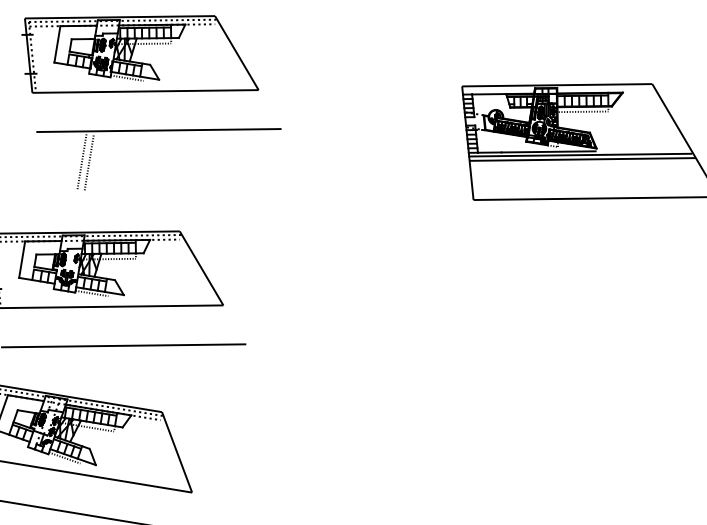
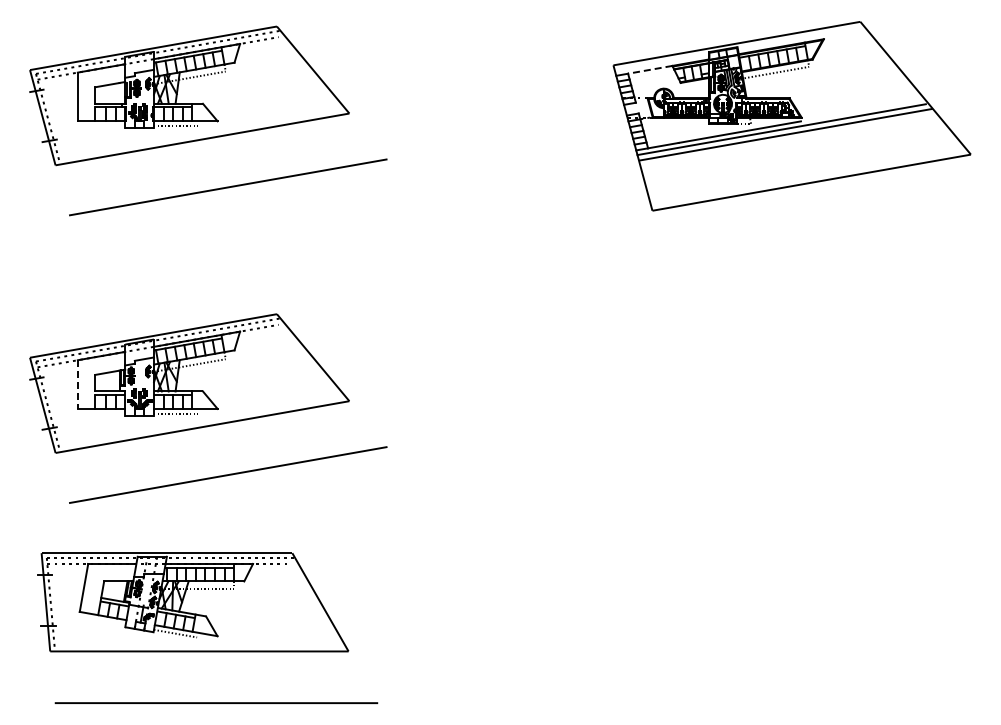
line: (489, 94) -> (650, 69), solid -> dashed
line: (81, 161) -> (134, 244), removed
line: (89, 162) -> (144, 243), removed
line: (21, 260) -> (77, 385), solid -> dashed

